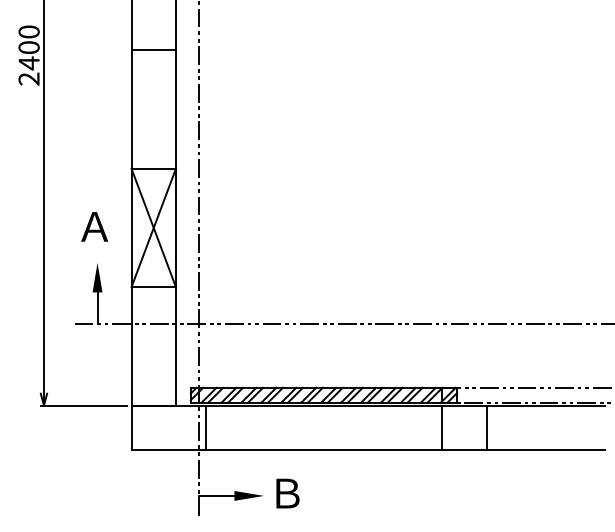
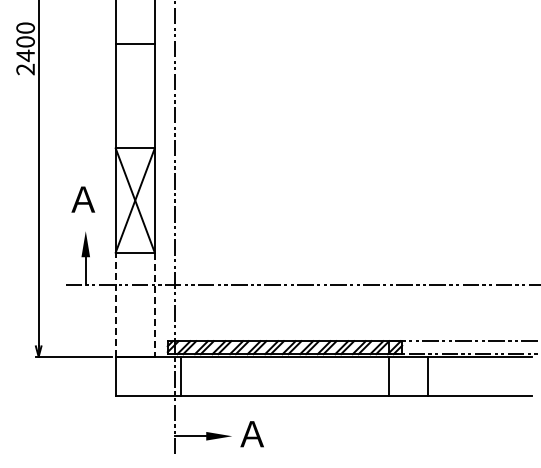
line: (131, 346) -> (115, 304), solid -> dashed
line: (175, 347) -> (154, 305), solid -> dashed
text: (285, 493) -> (251, 434), Ｂ -> Ａ

